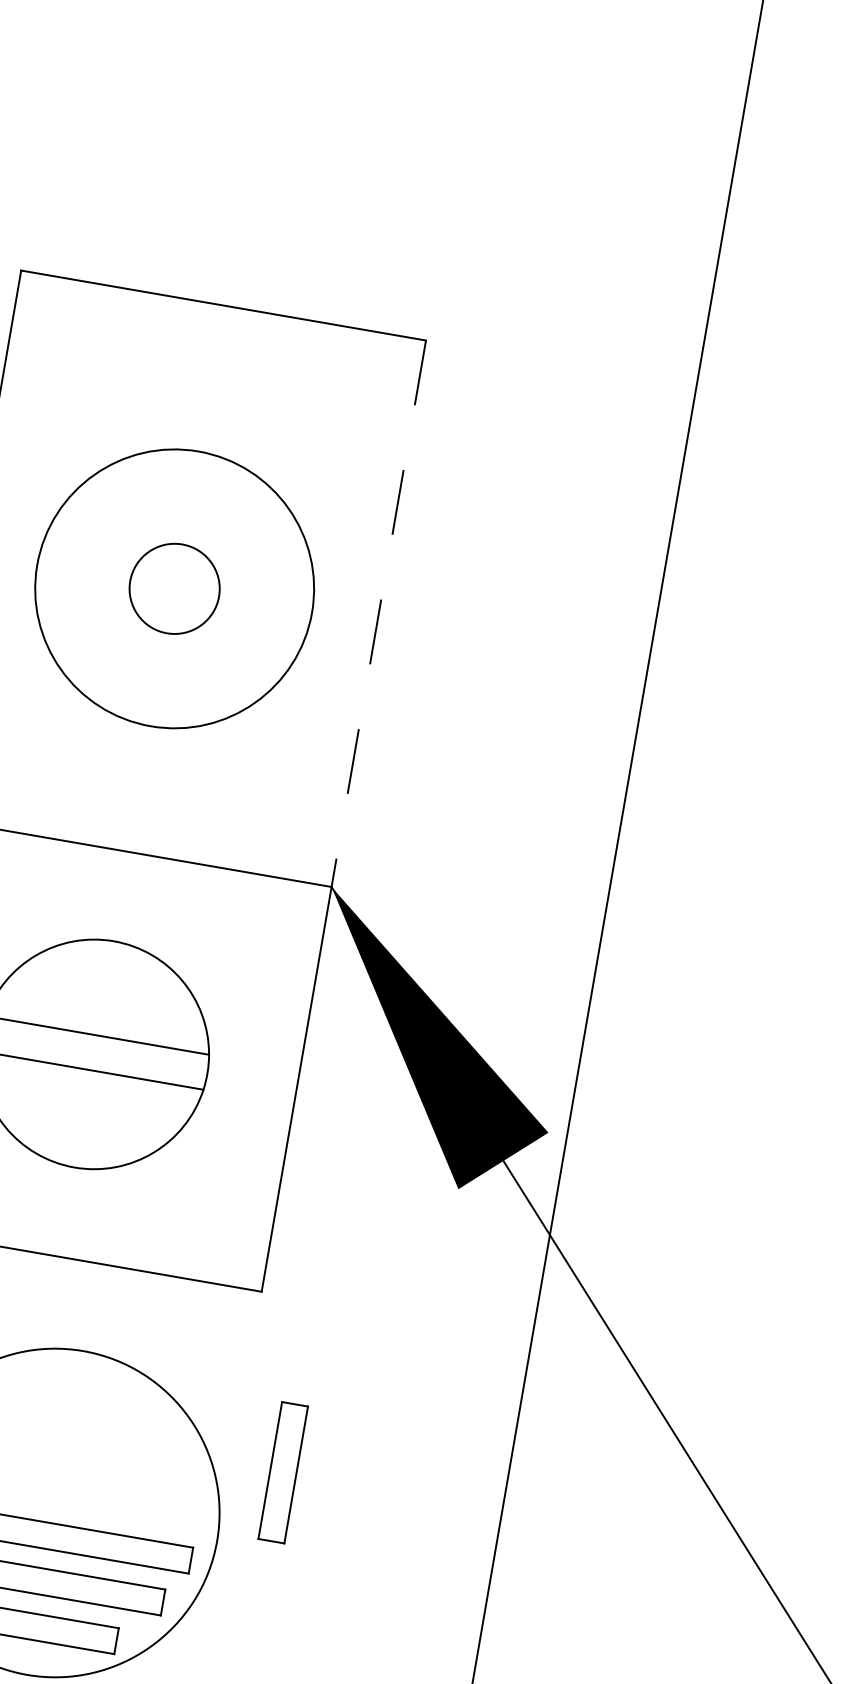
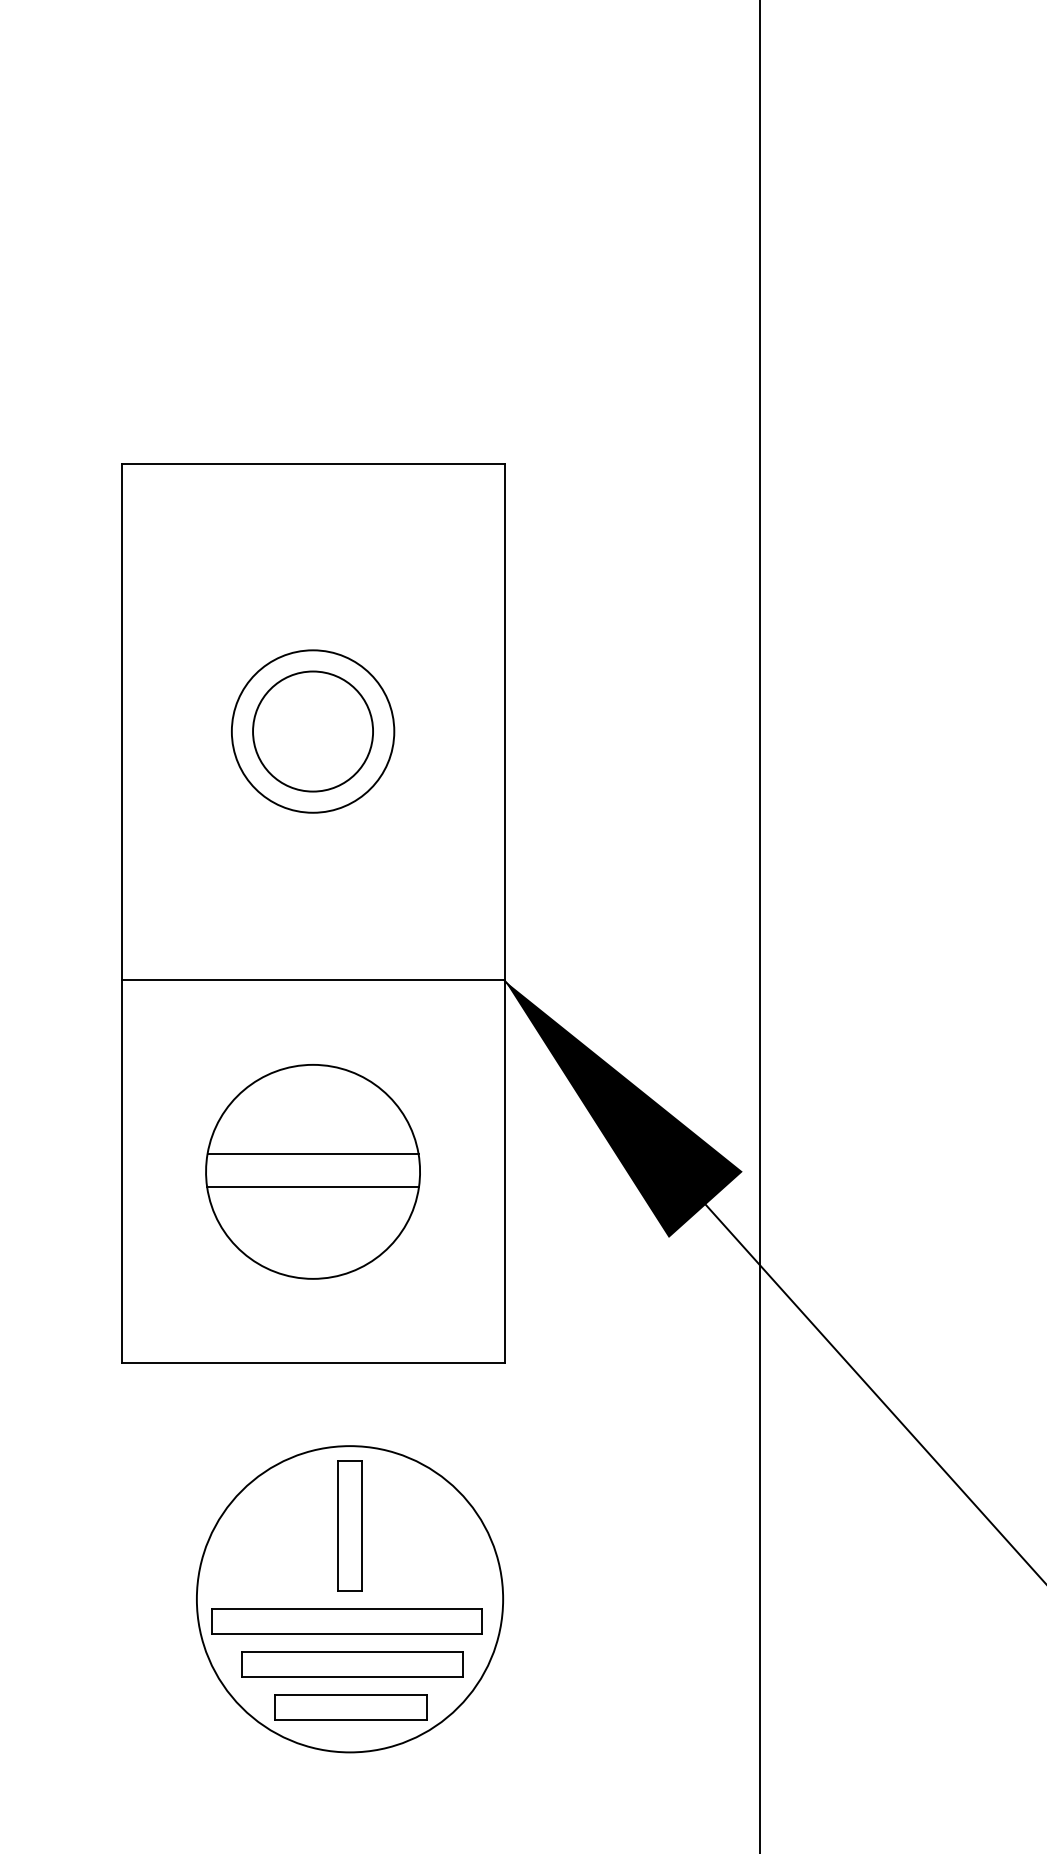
circle: (174, 588) -> (312, 731), size x0.62
circle: (175, 588) -> (313, 731), size x1.43
line: (378, 614) -> (504, 722), dashed -> solid
part: (282, 1472) -> (349, 1525), moved

